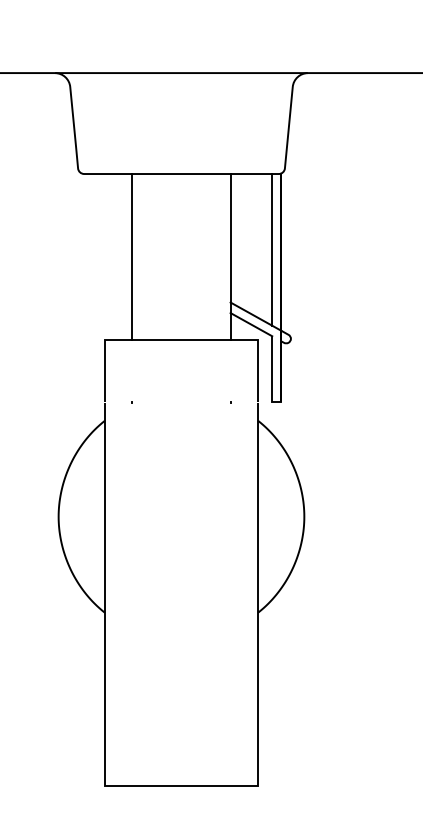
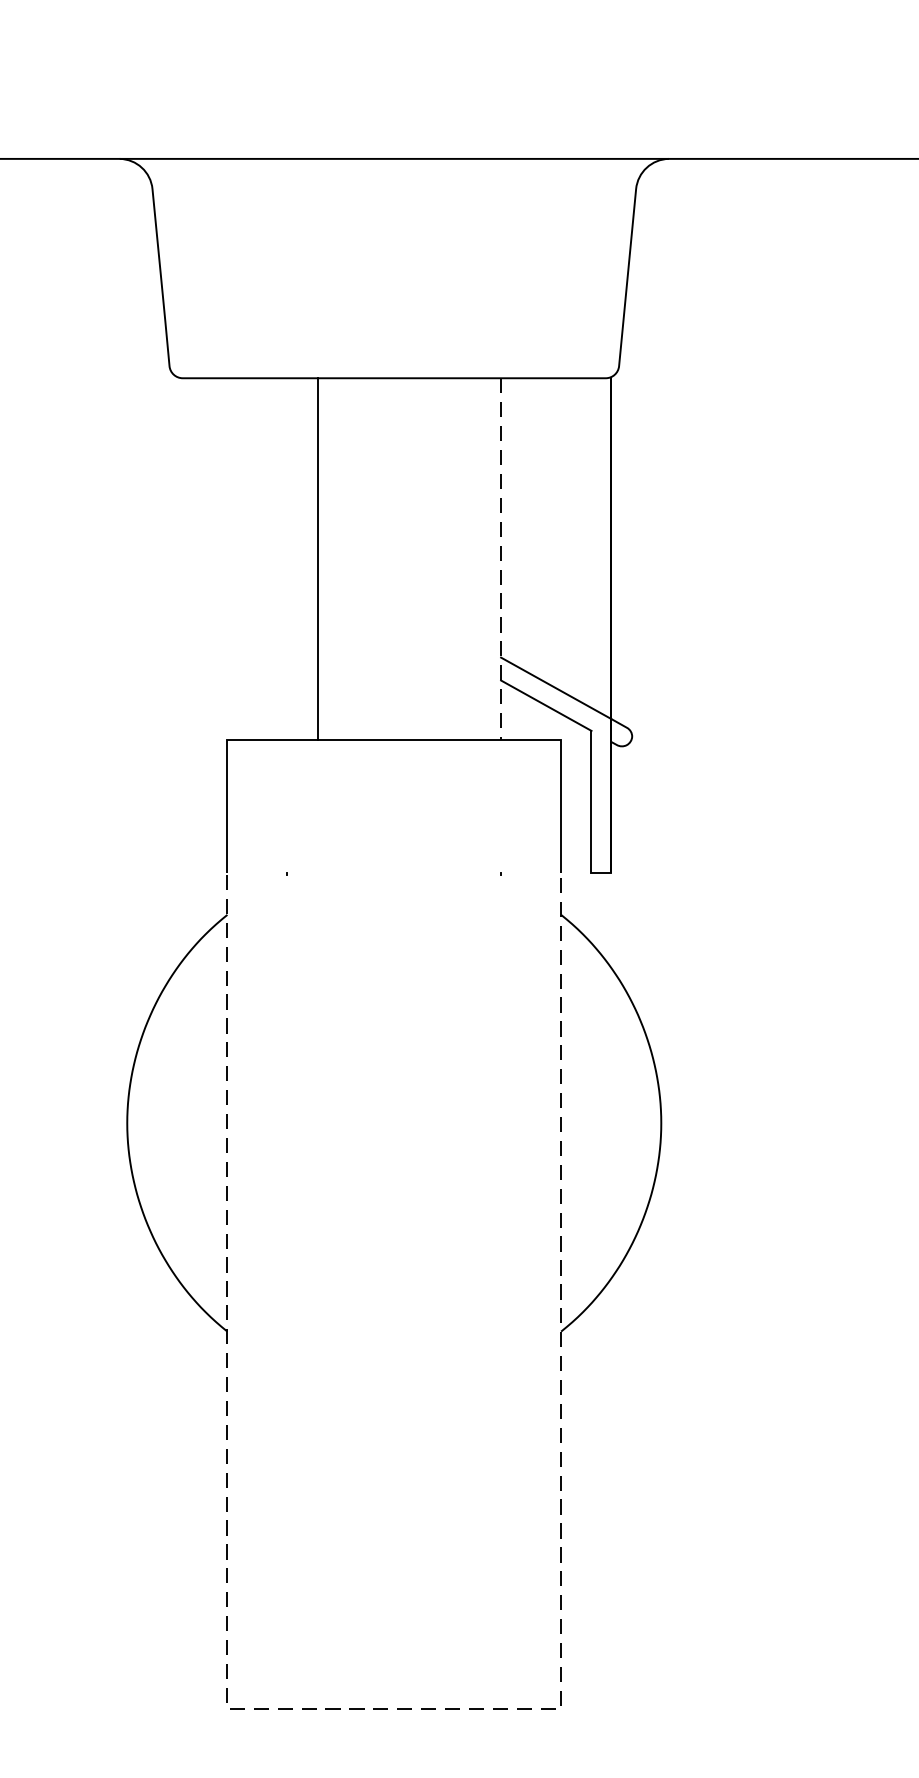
line: (272, 249) -> (592, 542), removed
line: (132, 257) -> (318, 559), moved
line: (230, 257) -> (500, 559), solid -> dashed
line: (181, 786) -> (394, 1709), solid -> dashed

